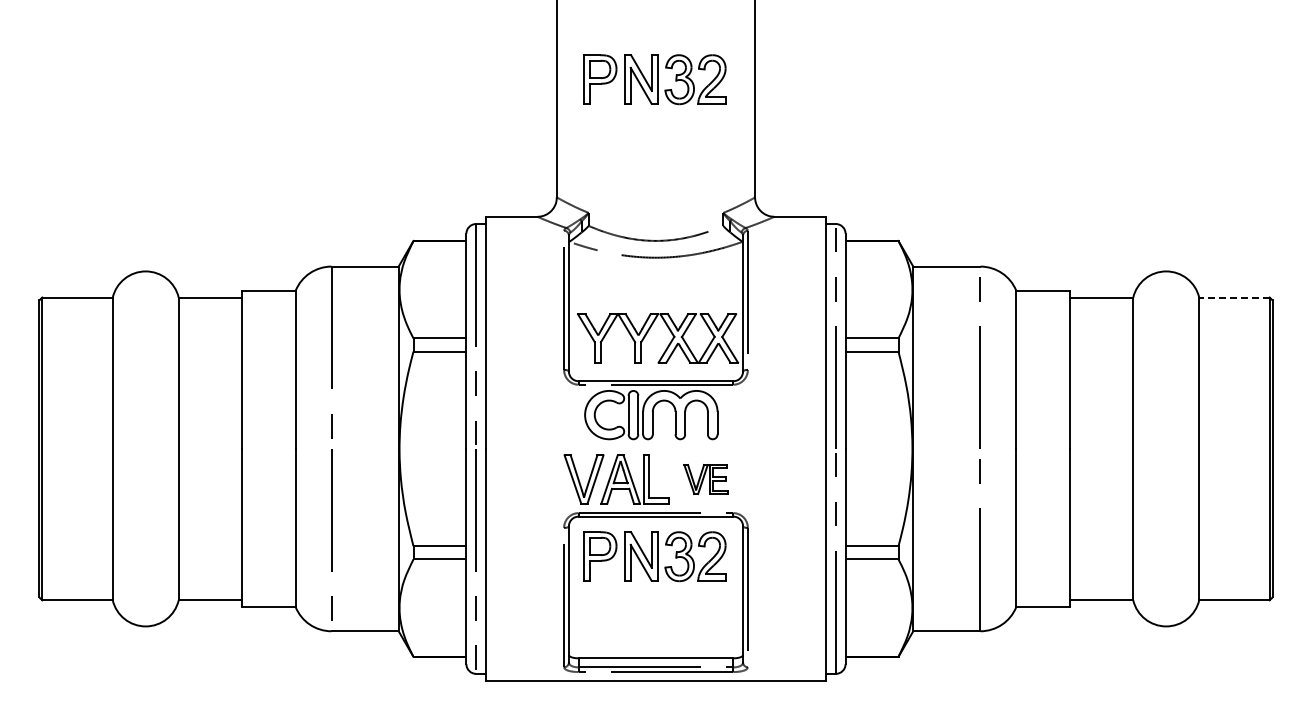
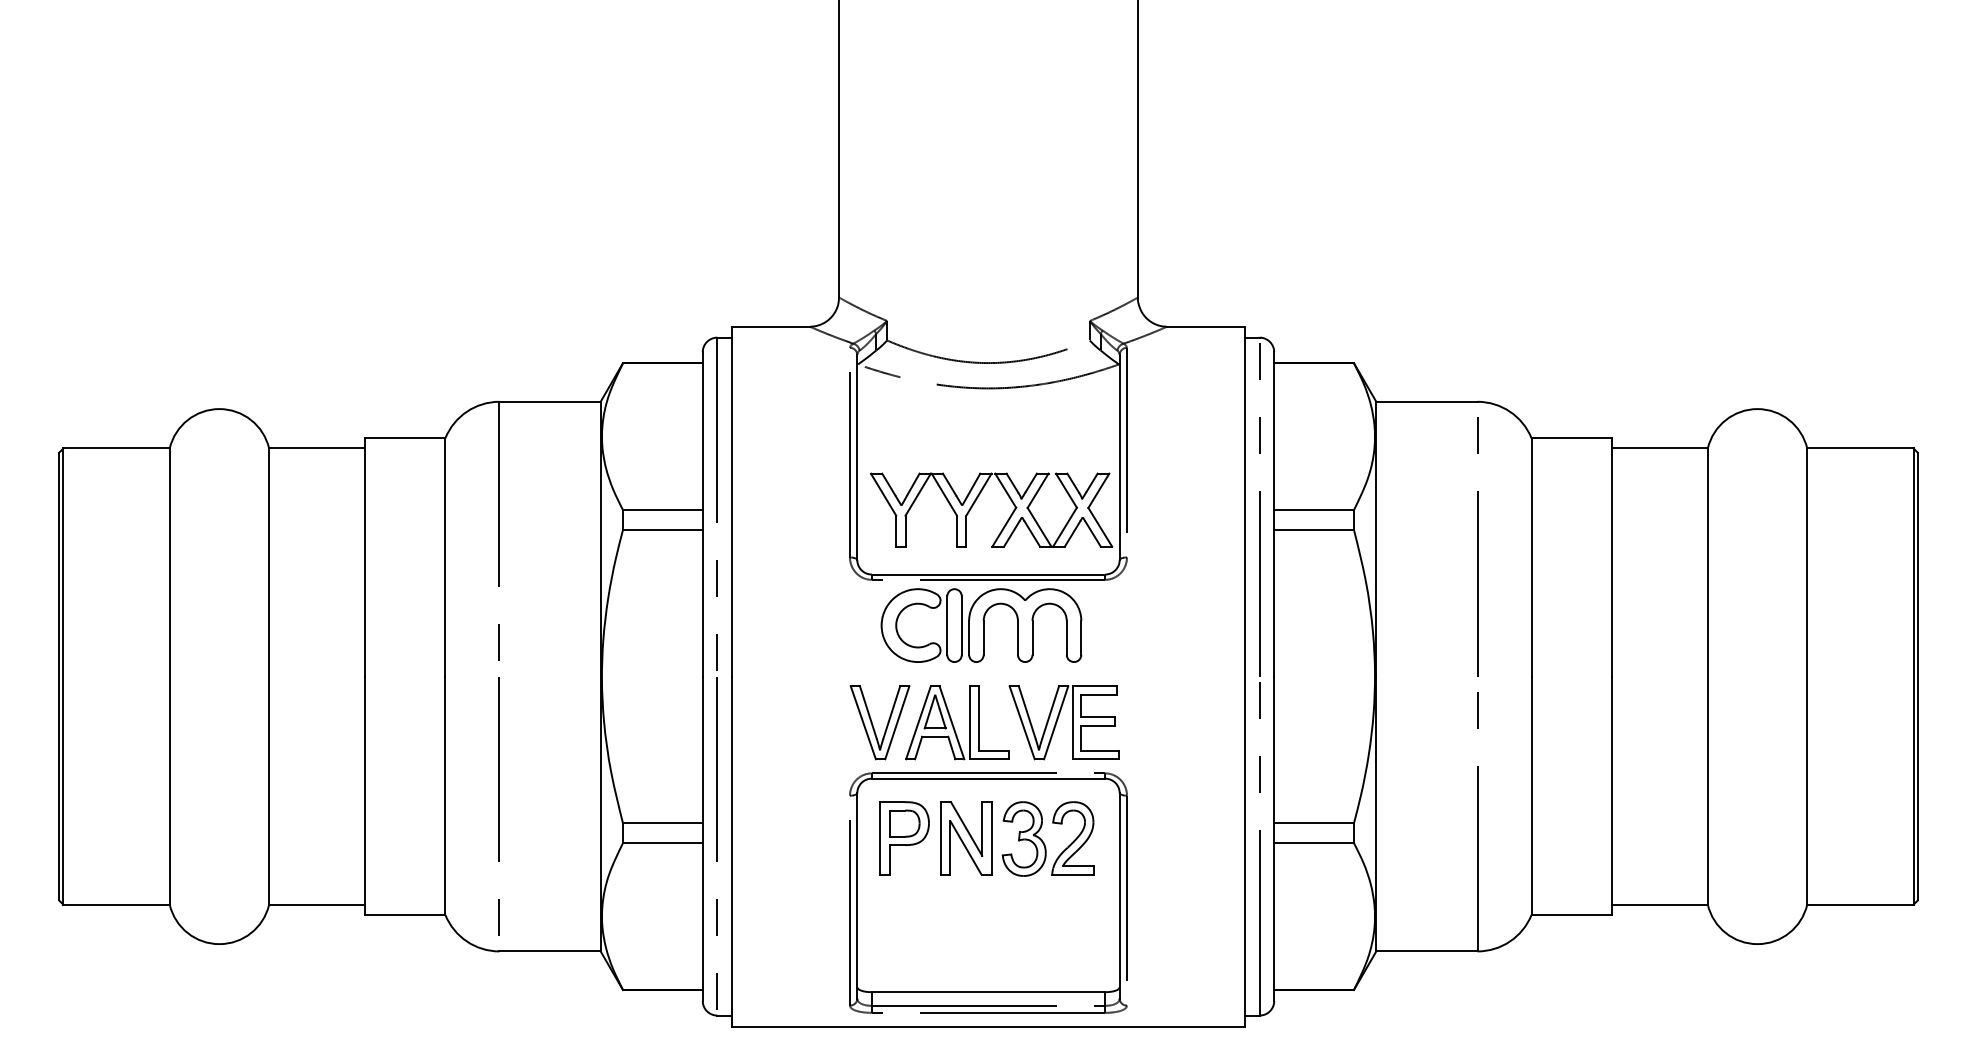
part: (654, 79) -> (986, 119), removed
line: (1233, 297) -> (1858, 448), dashed -> solid
part: (705, 479) -> (1063, 722), size x1.67

